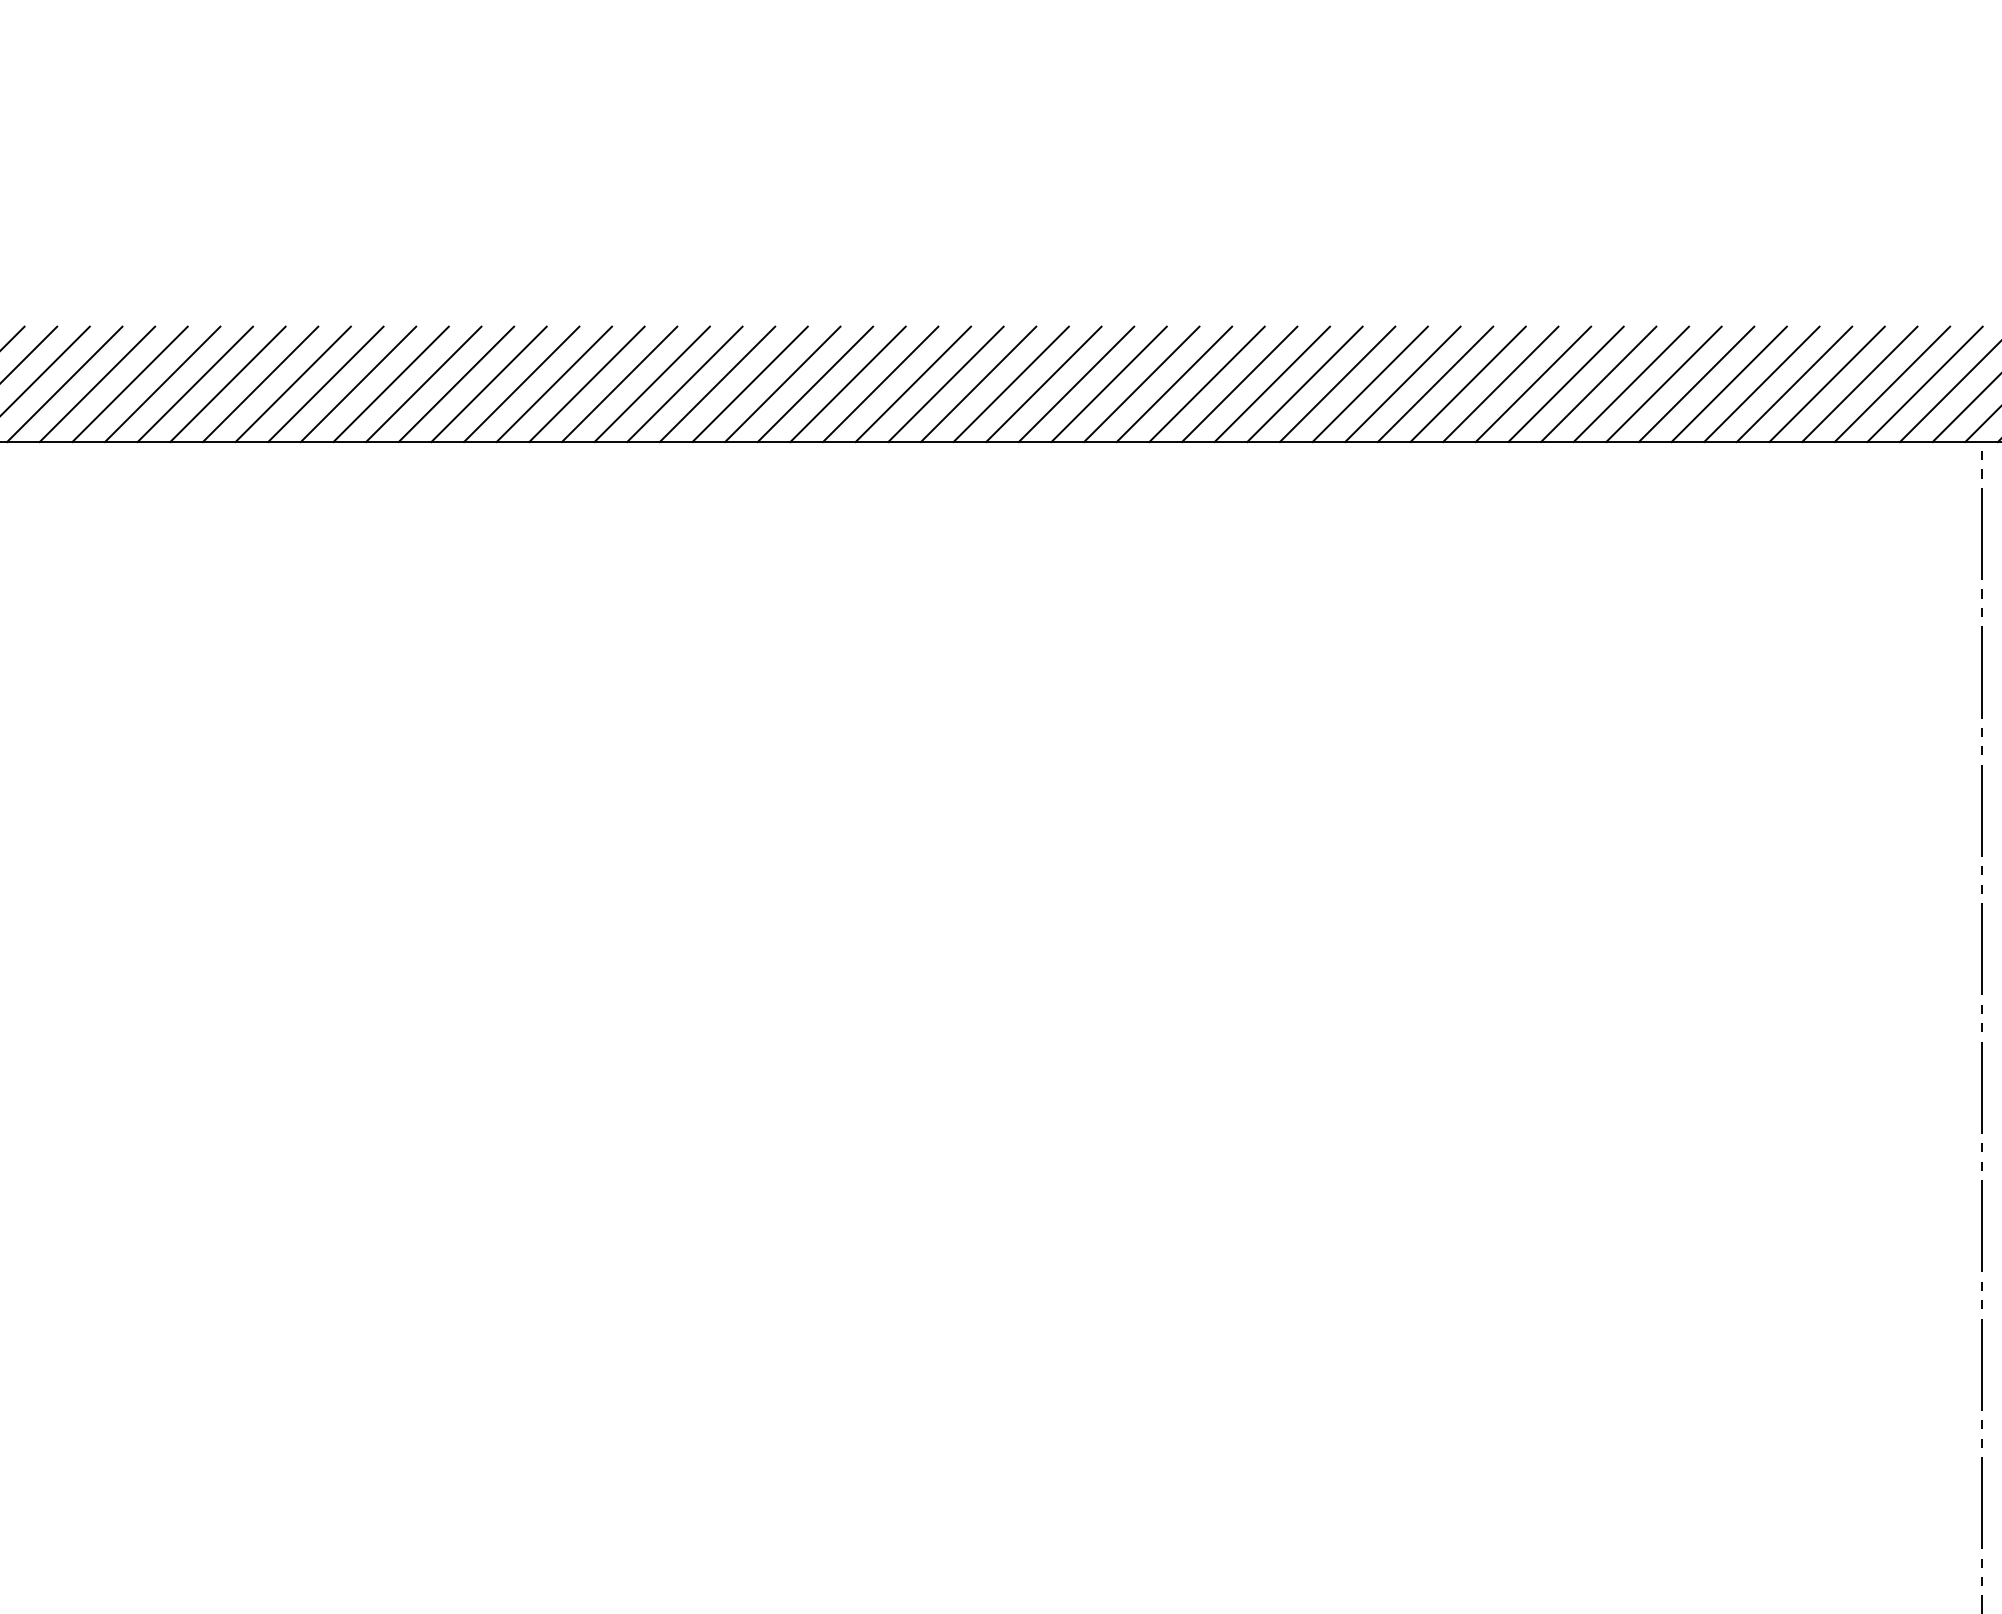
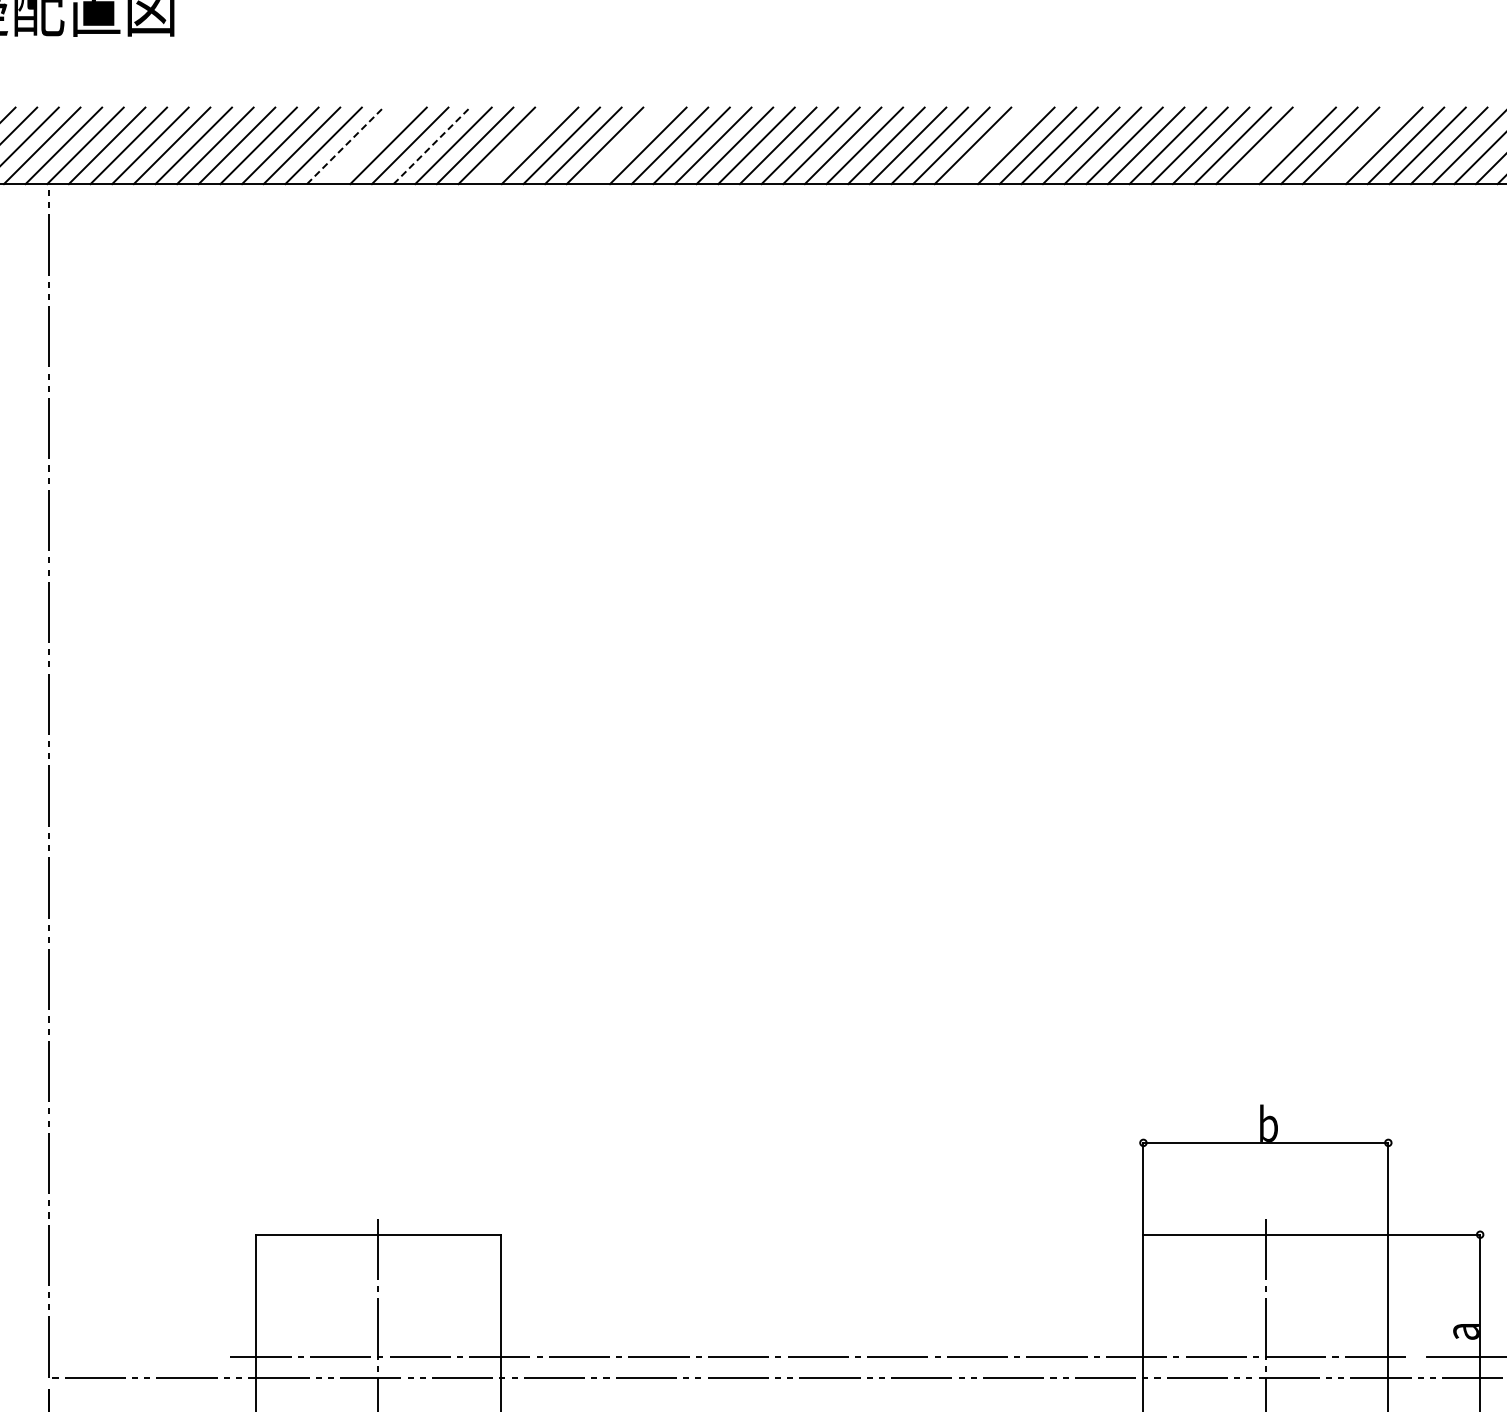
line: (97, 383) -> (345, 145), solid -> dashed
line: (129, 383) -> (366, 145), removed
line: (228, 383) -> (432, 145), solid -> dashed
line: (358, 383) -> (518, 145), removed
line: (521, 383) -> (626, 145), removed
line: (1076, 383) -> (994, 145), removed
line: (1499, 383) -> (1275, 145), removed
line: (1631, 383) -> (1362, 145), removed

